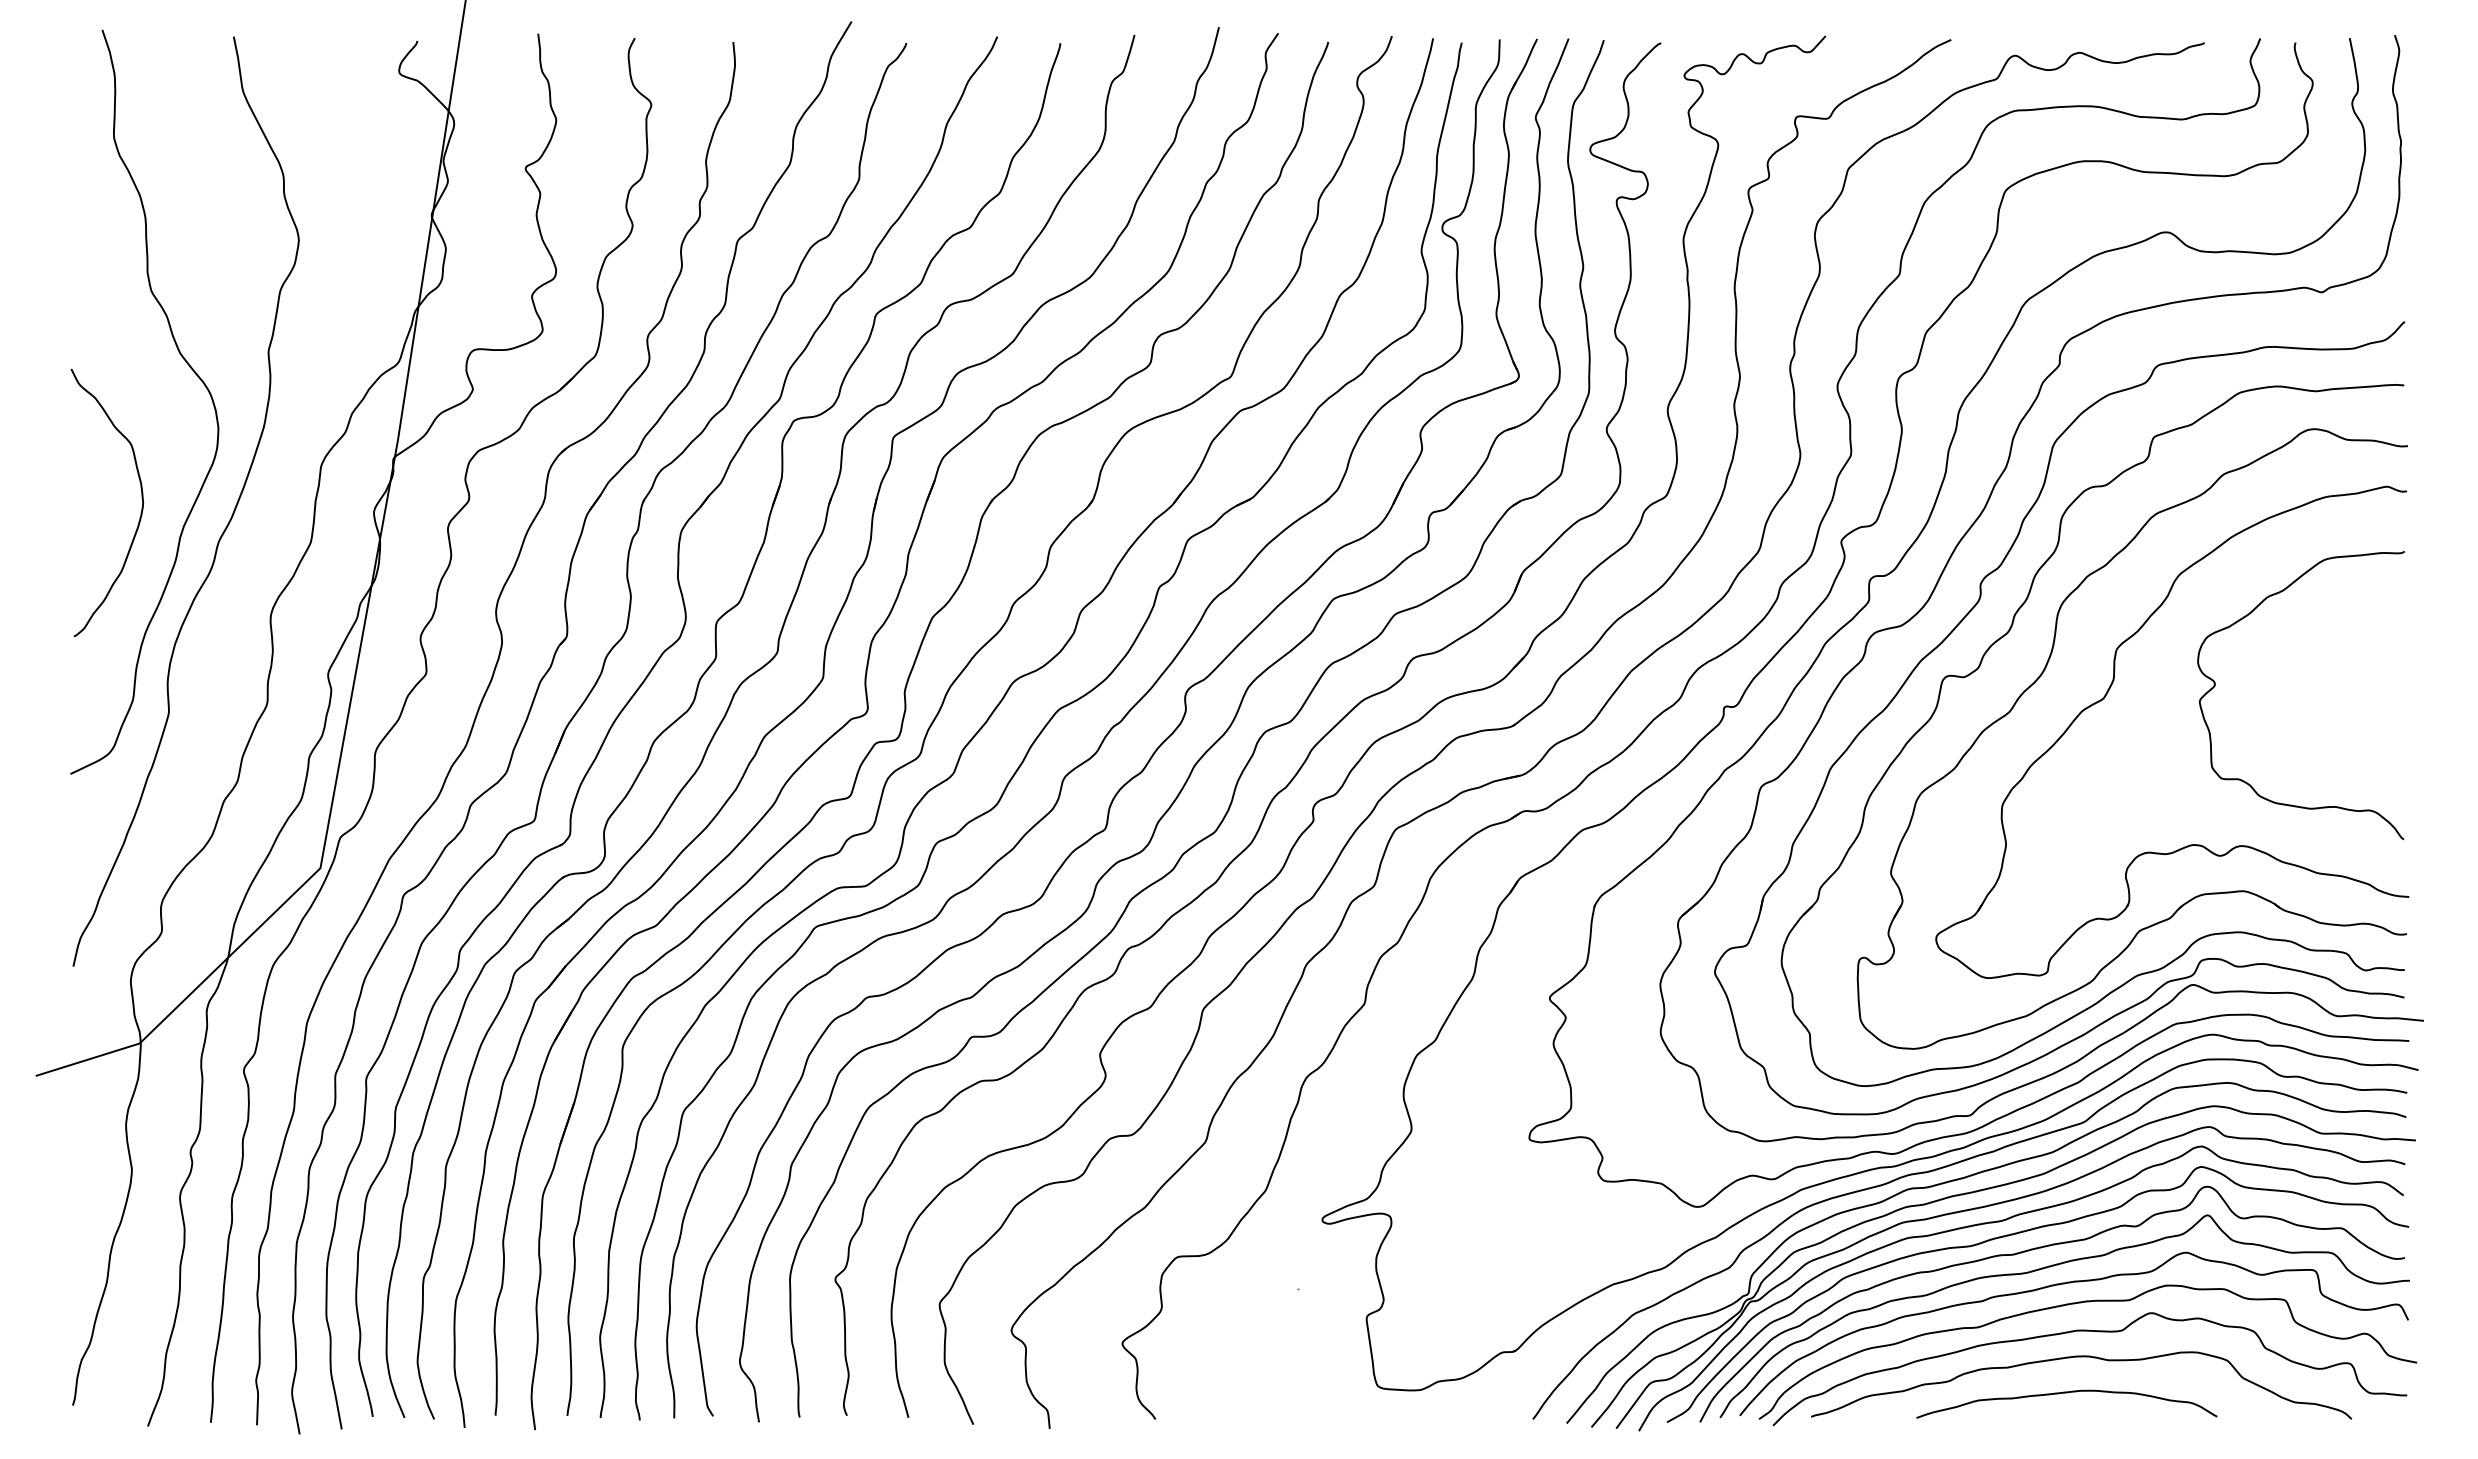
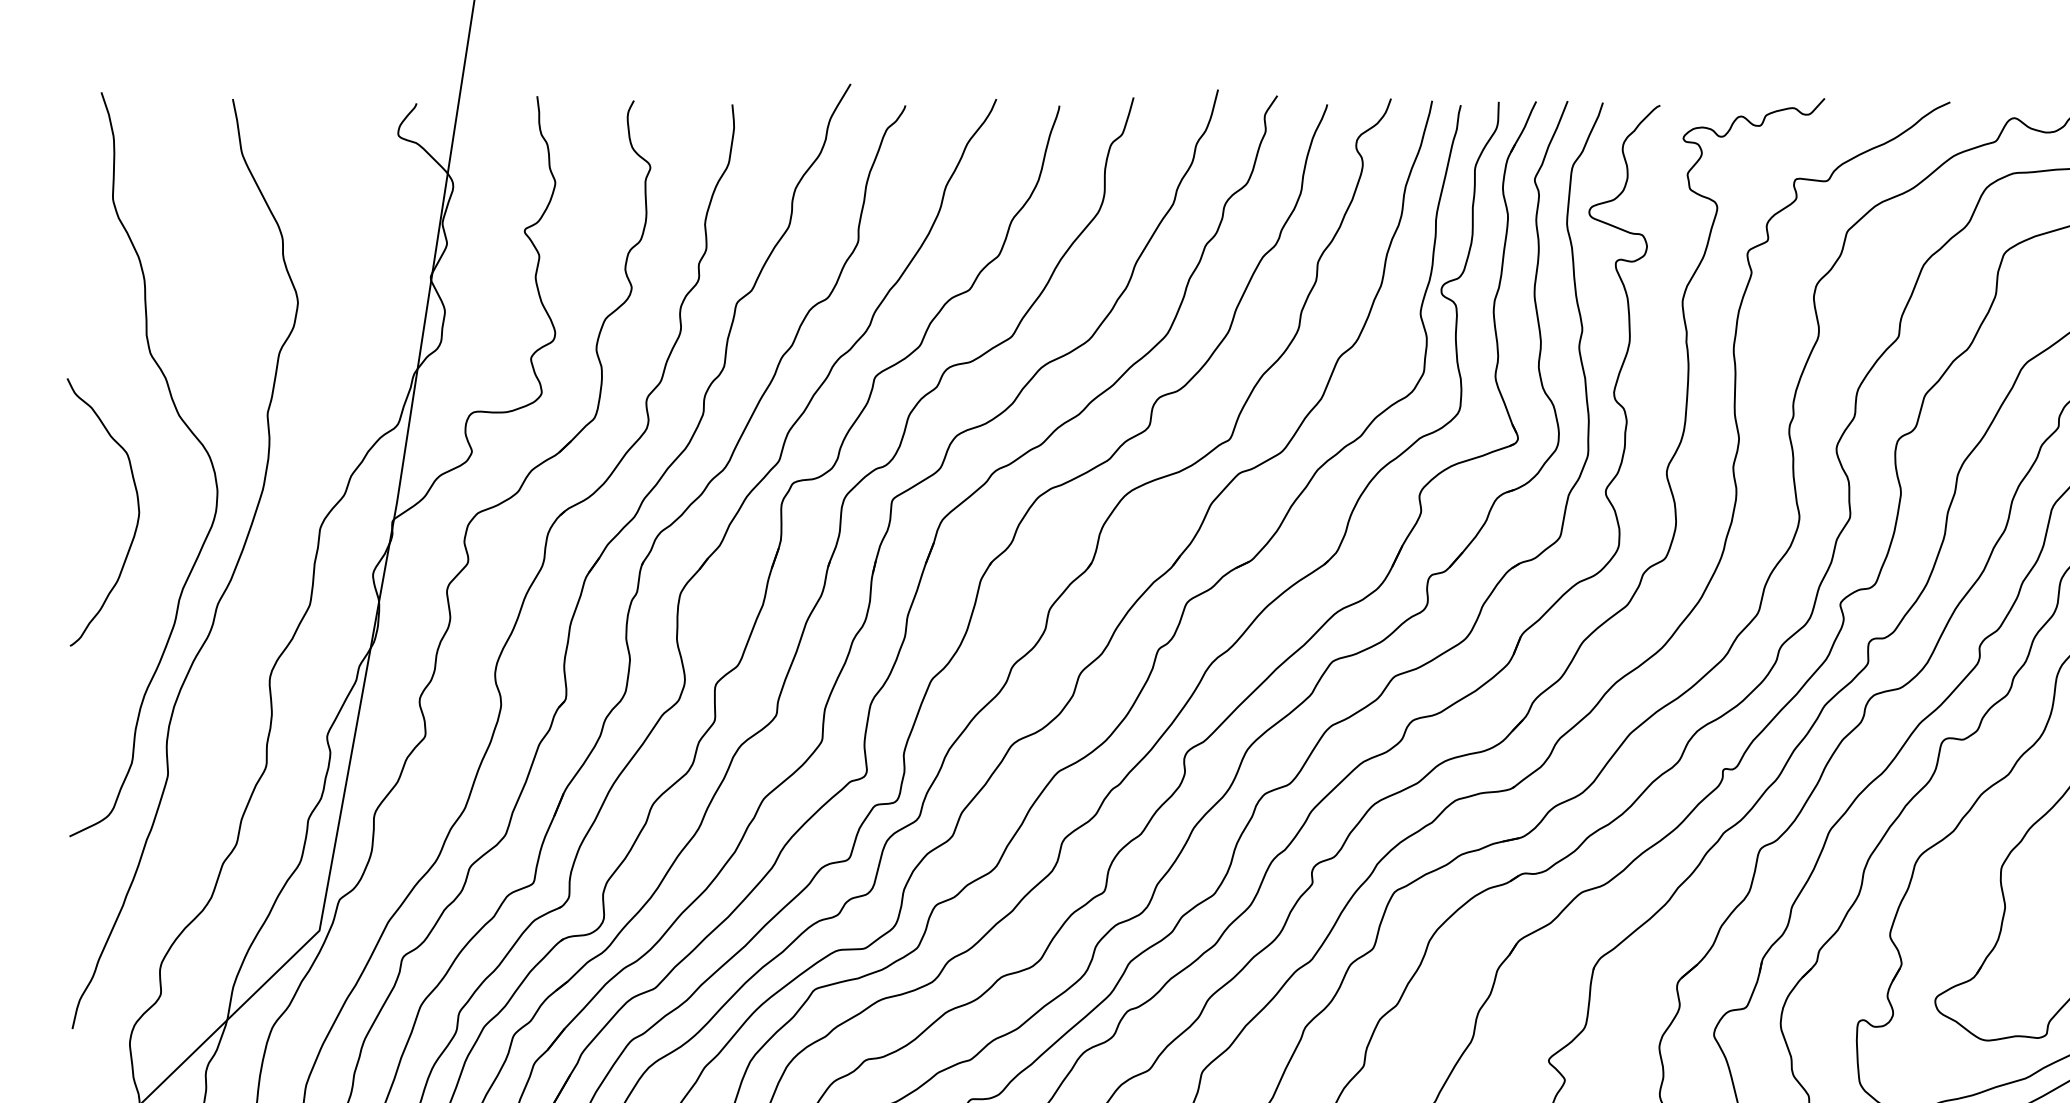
curve: (141, 507) -> (137, 516), moved

